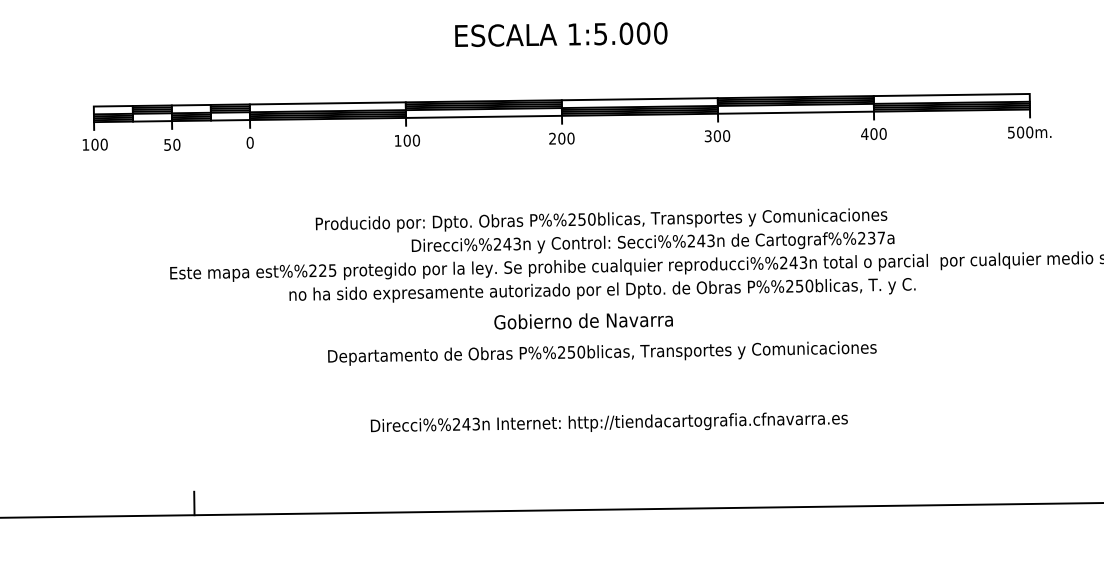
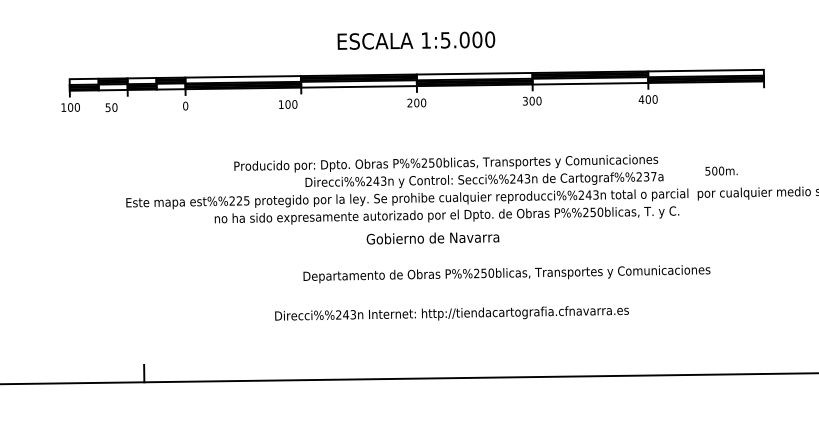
text: (561, 34) -> (416, 40), moved
text: (1029, 132) -> (721, 171), moved
text: (407, 140) -> (288, 104), moved
text: (172, 144) -> (111, 107), moved
text: (602, 353) -> (507, 274), moved

